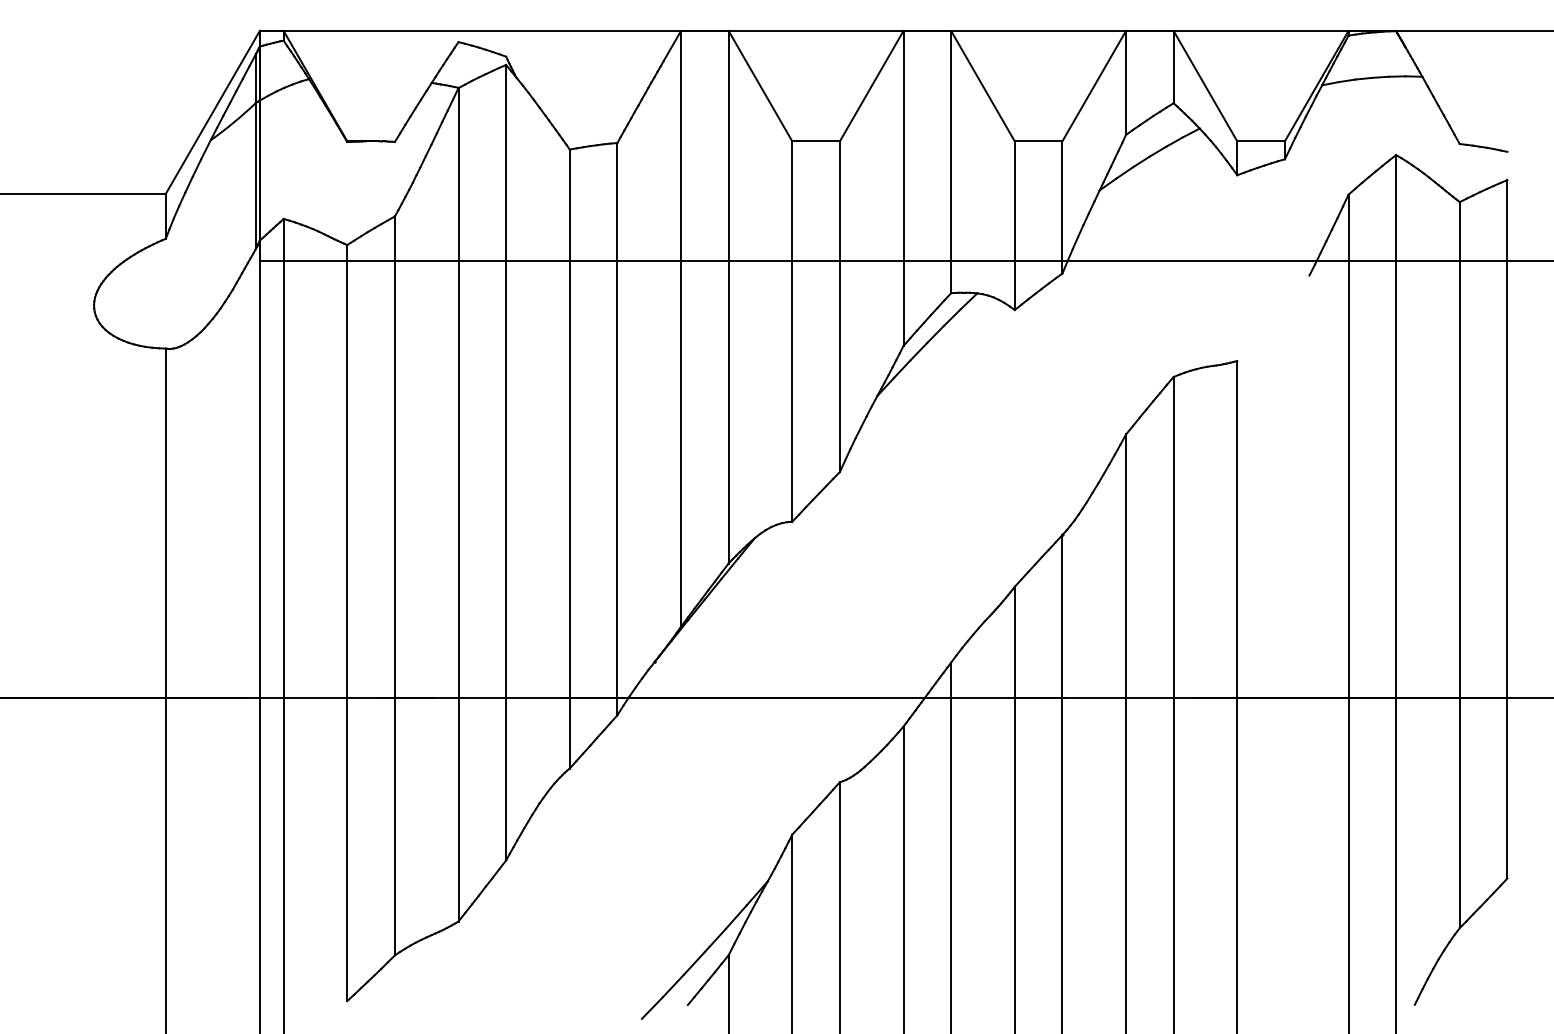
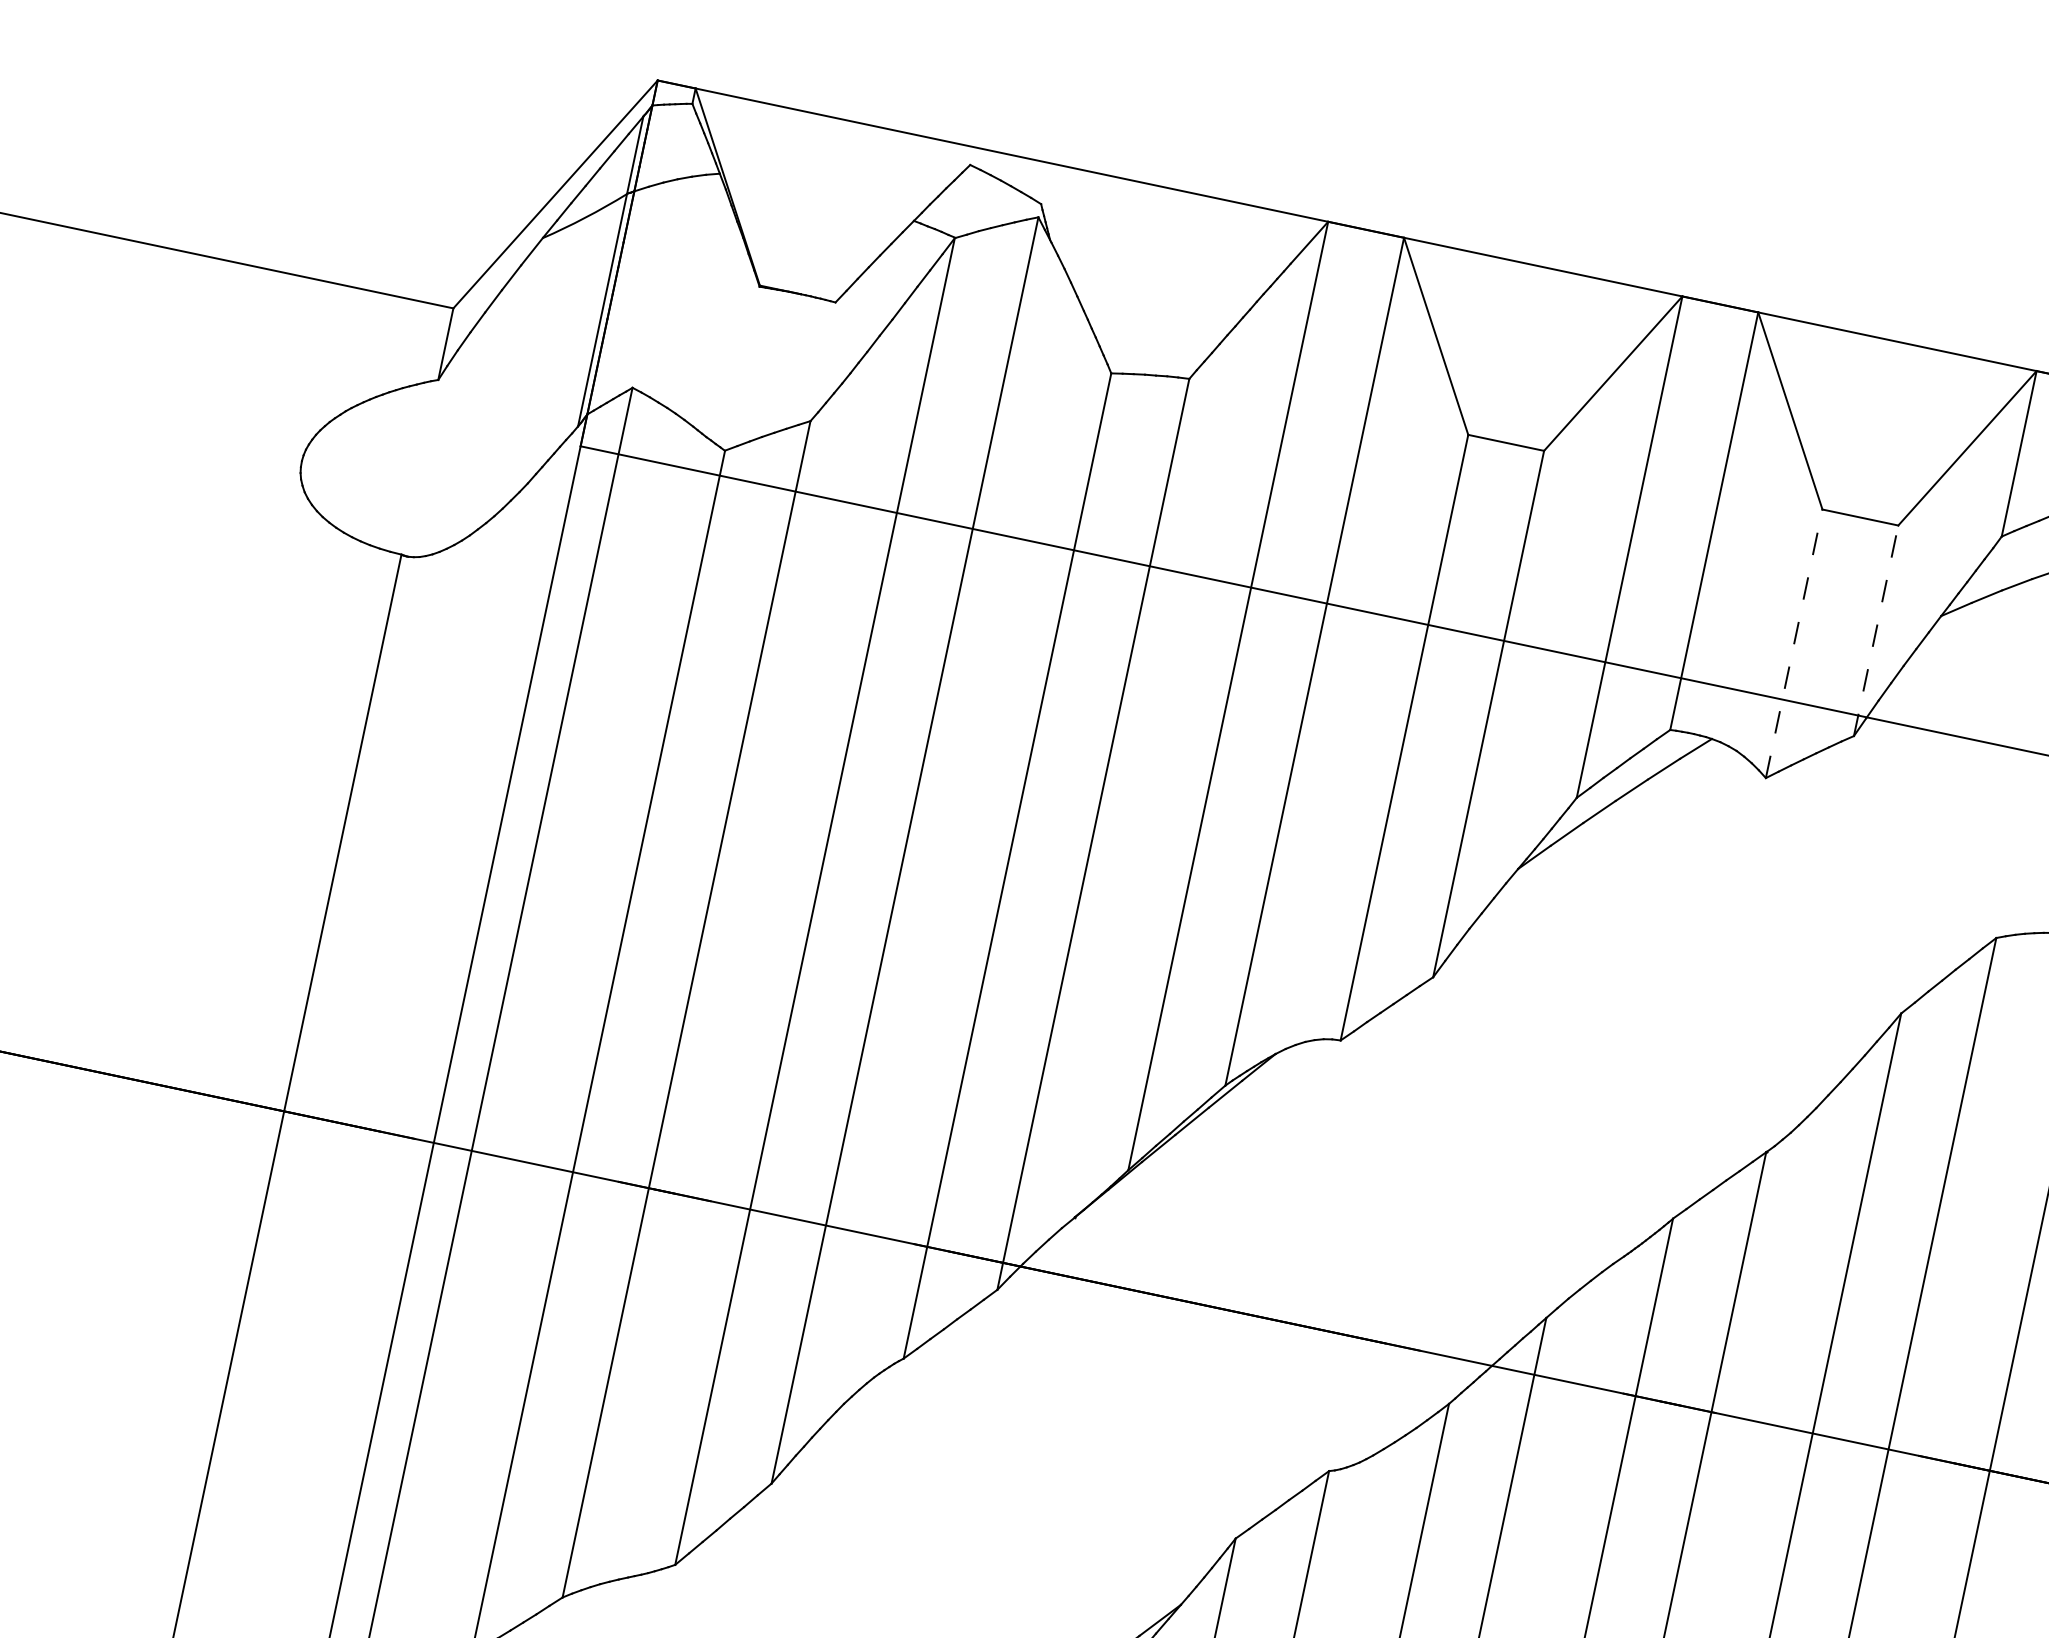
line: (1062, 206) -> (1876, 629), solid -> dashed
line: (1014, 225) -> (1793, 643), solid -> dashed

